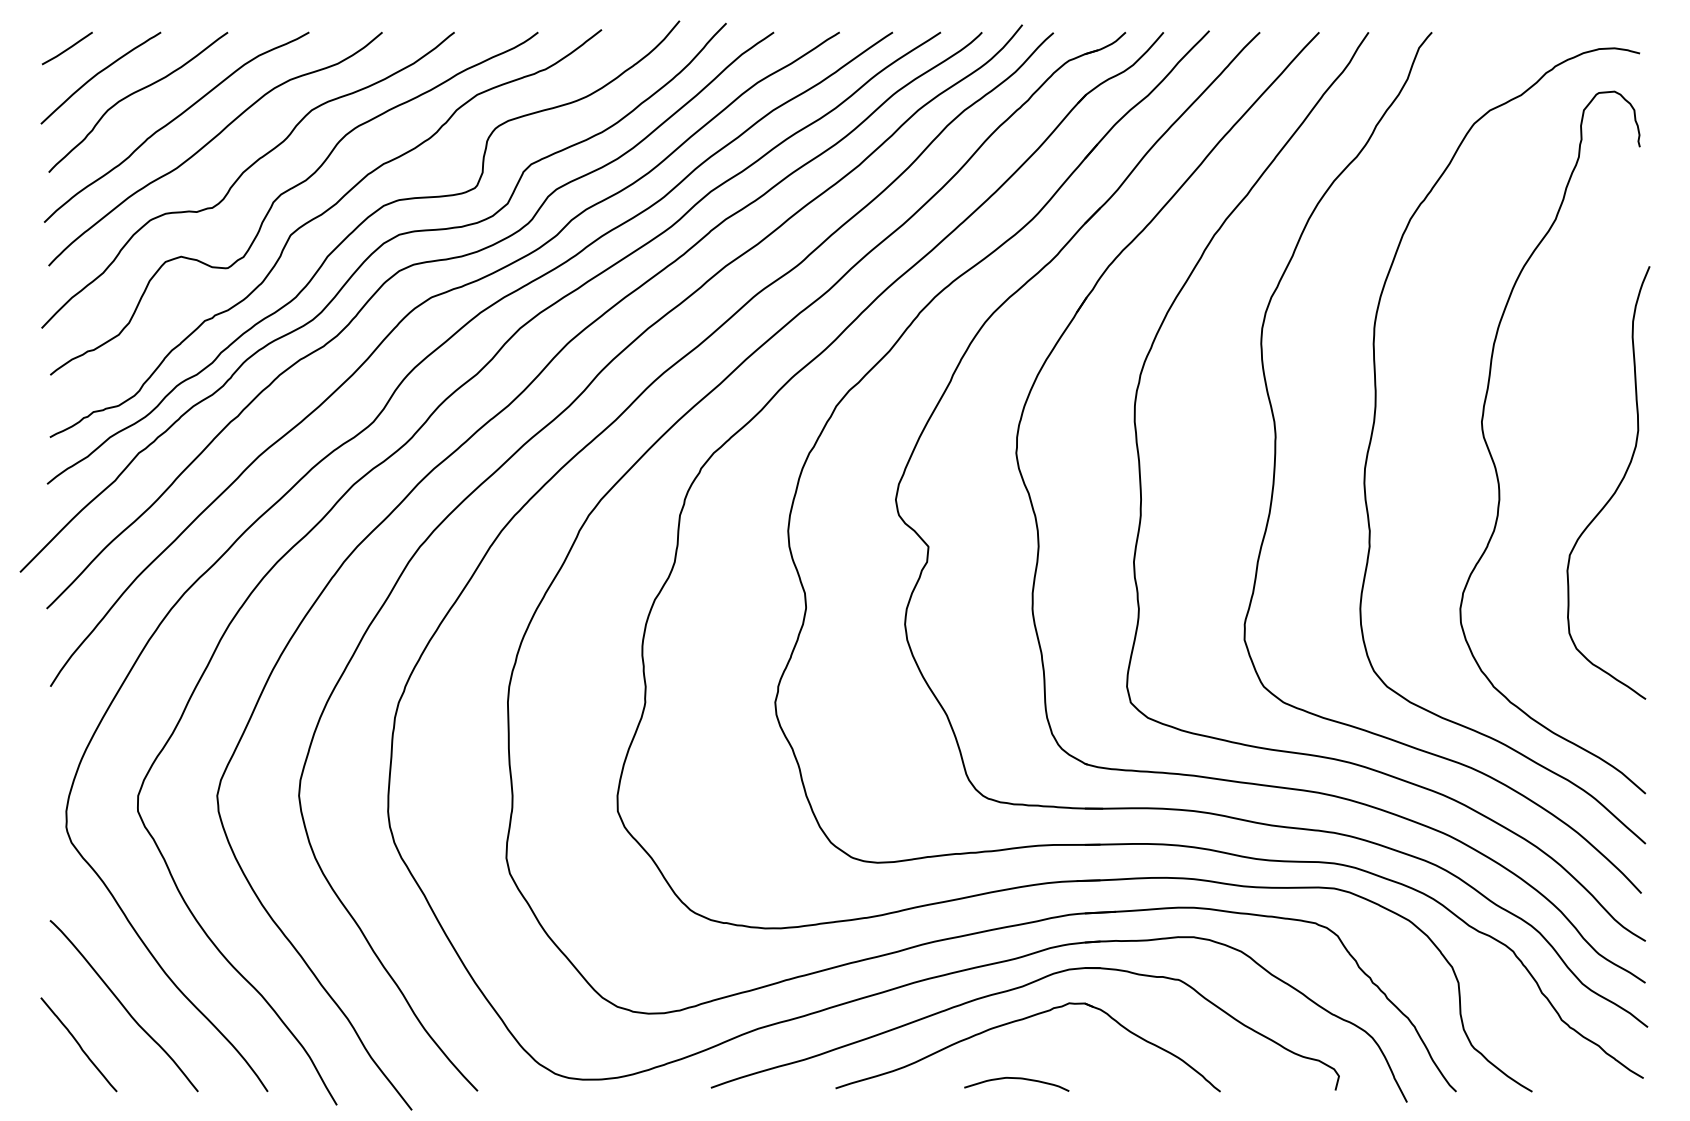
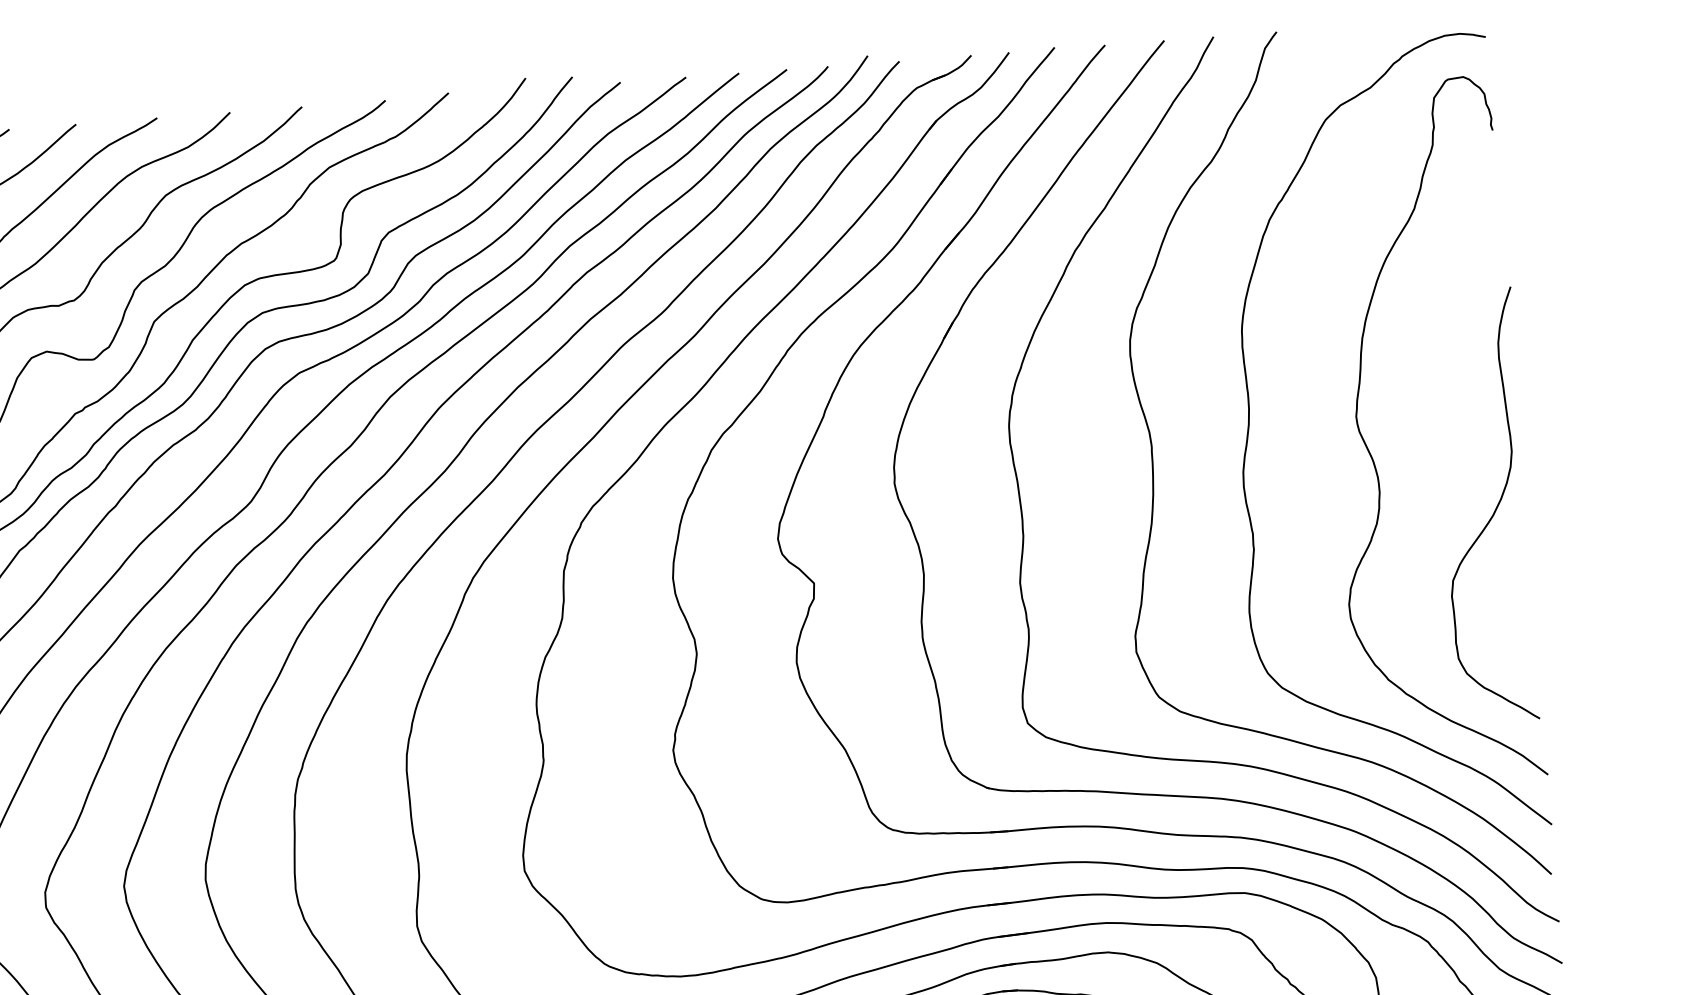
curve: (1617, 486) -> (1495, 508), moved

